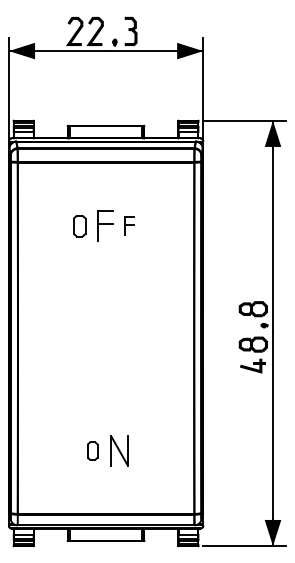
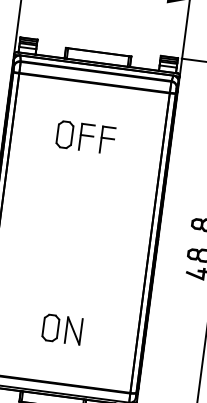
part: (79, 225) -> (64, 134), size x1.43
part: (129, 225) -> (107, 139), size x1.67
part: (92, 450) -> (50, 327), size x1.67

